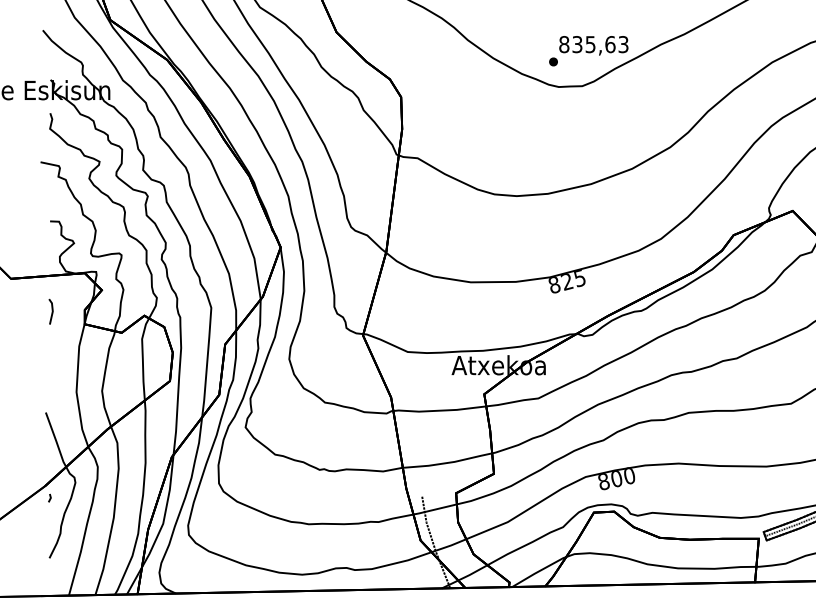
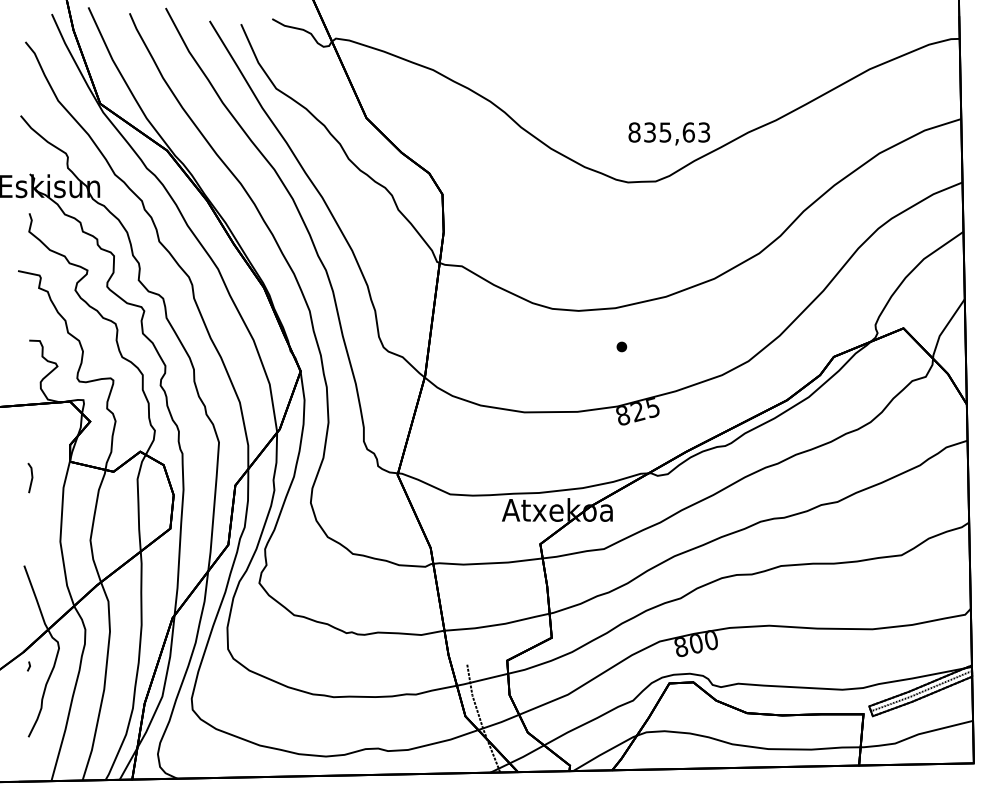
part: (553, 61) -> (621, 346), moved
line: (52, 311) -> (31, 477), moved

